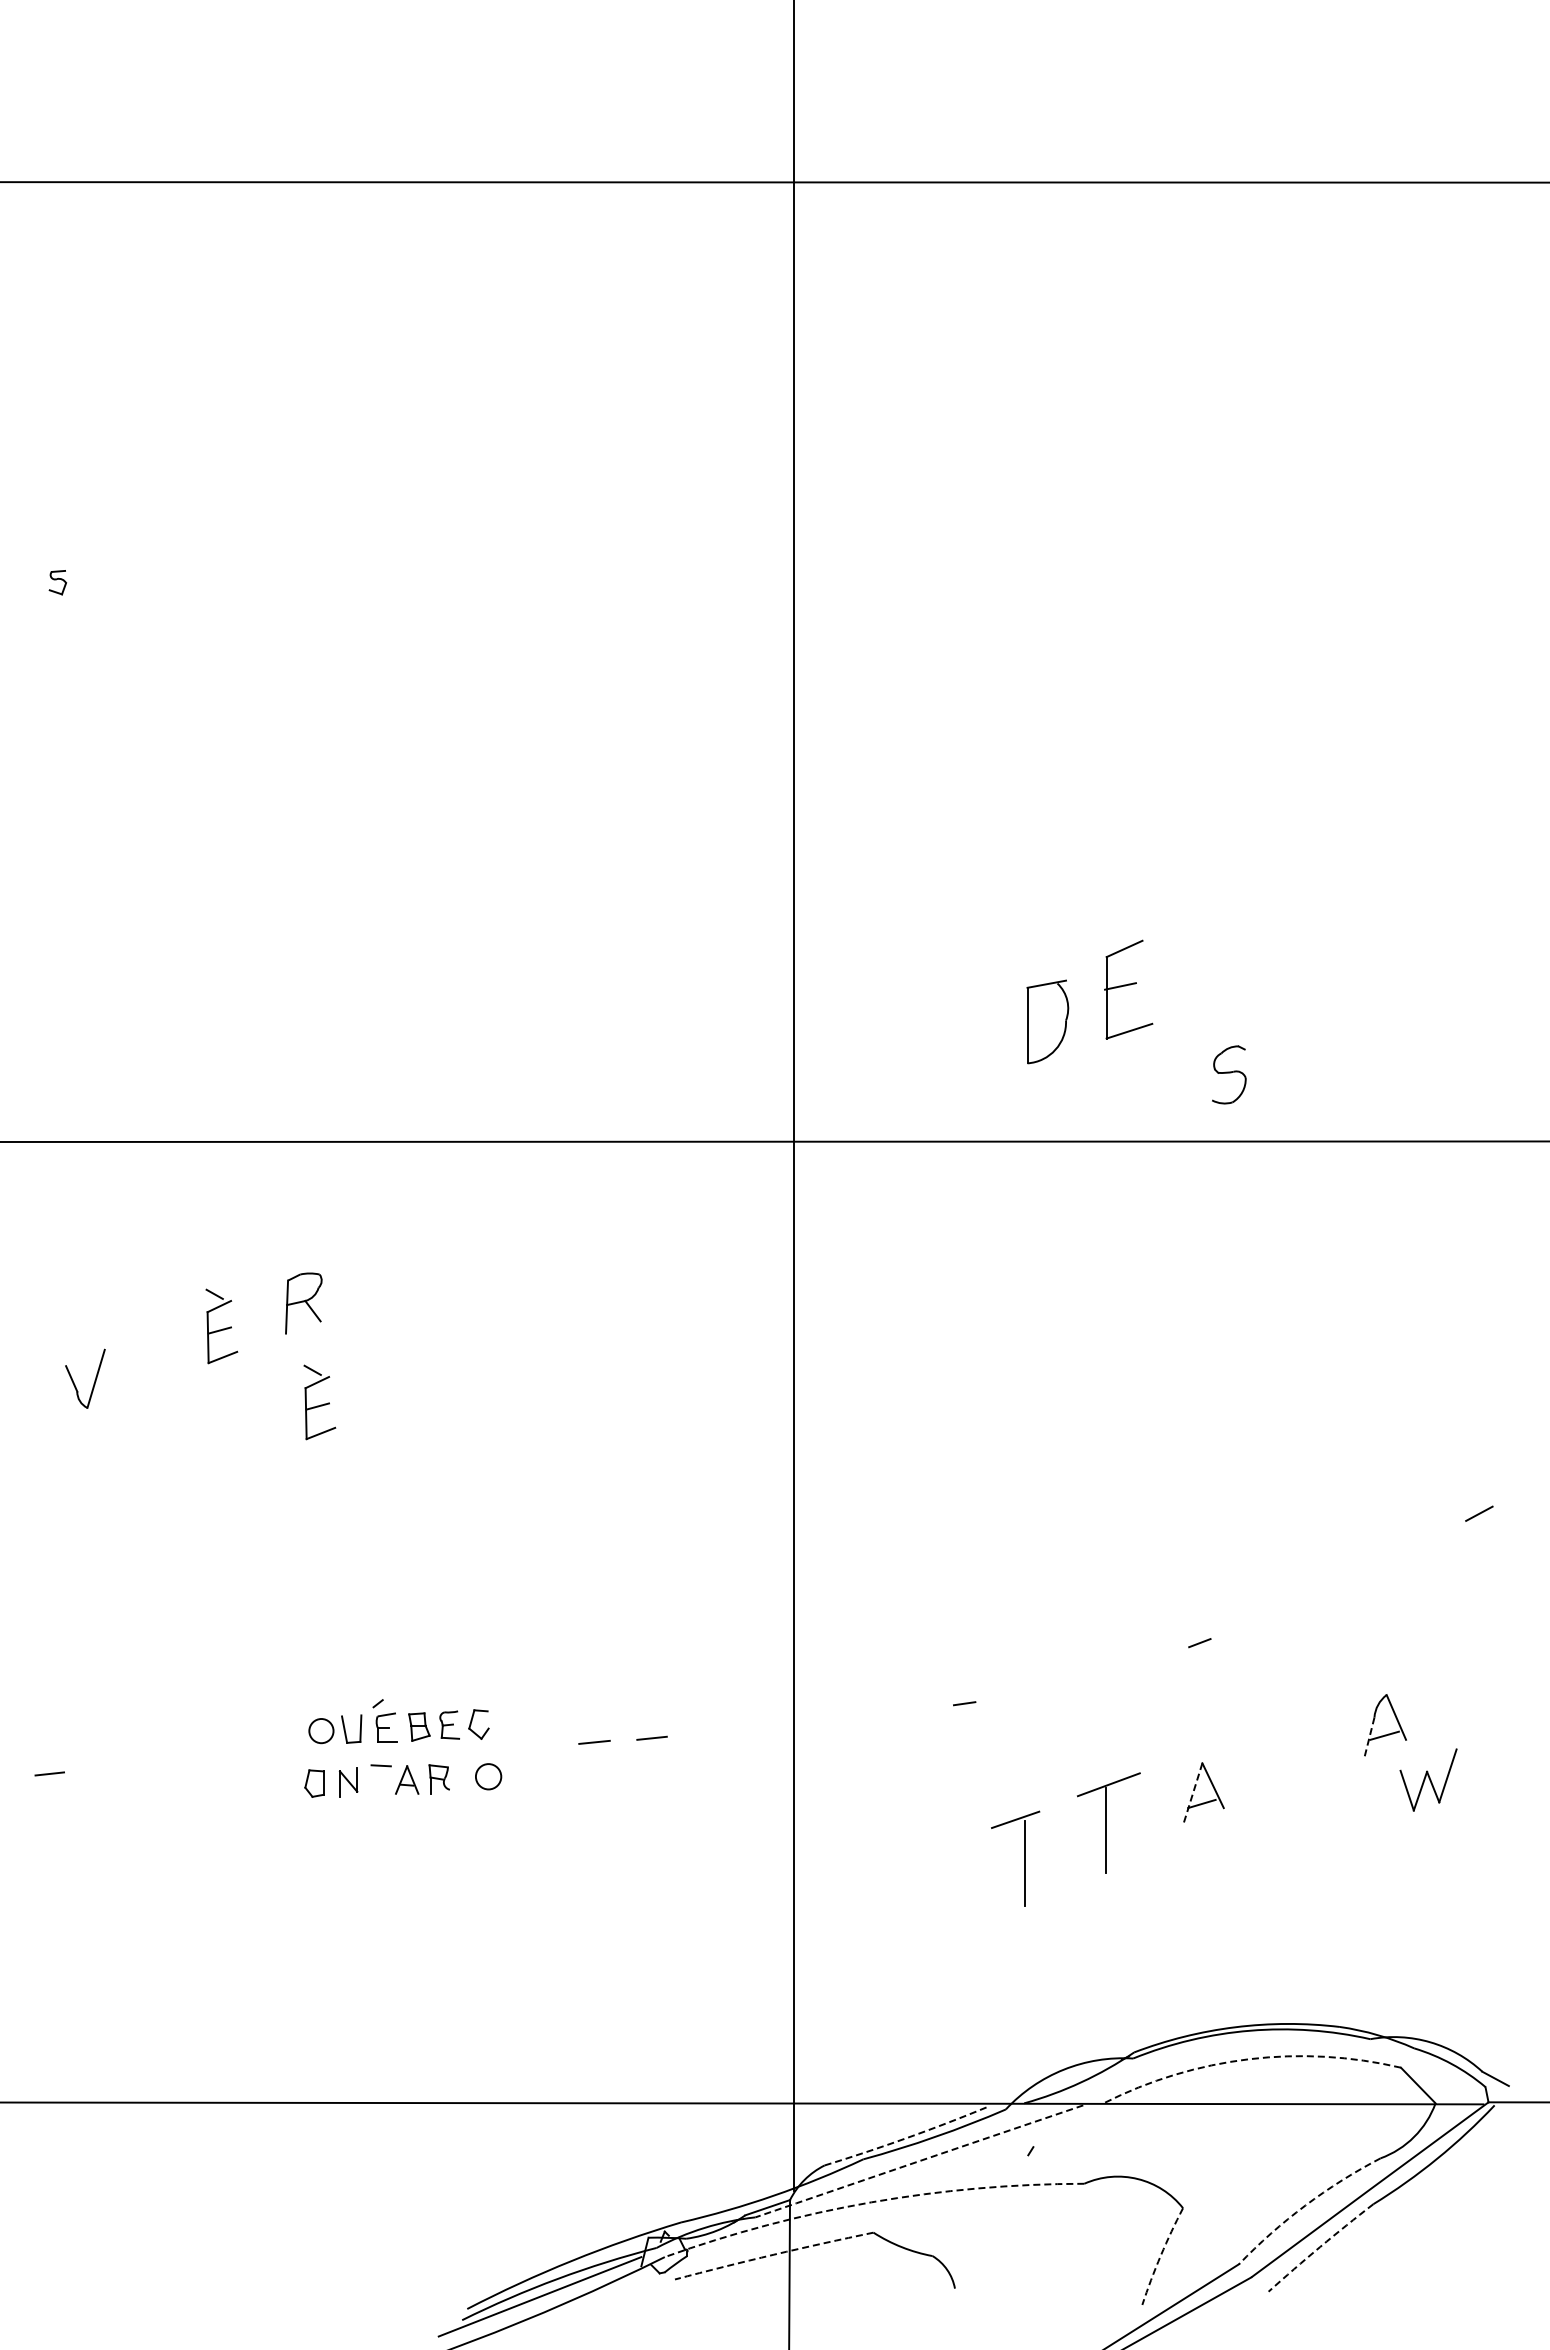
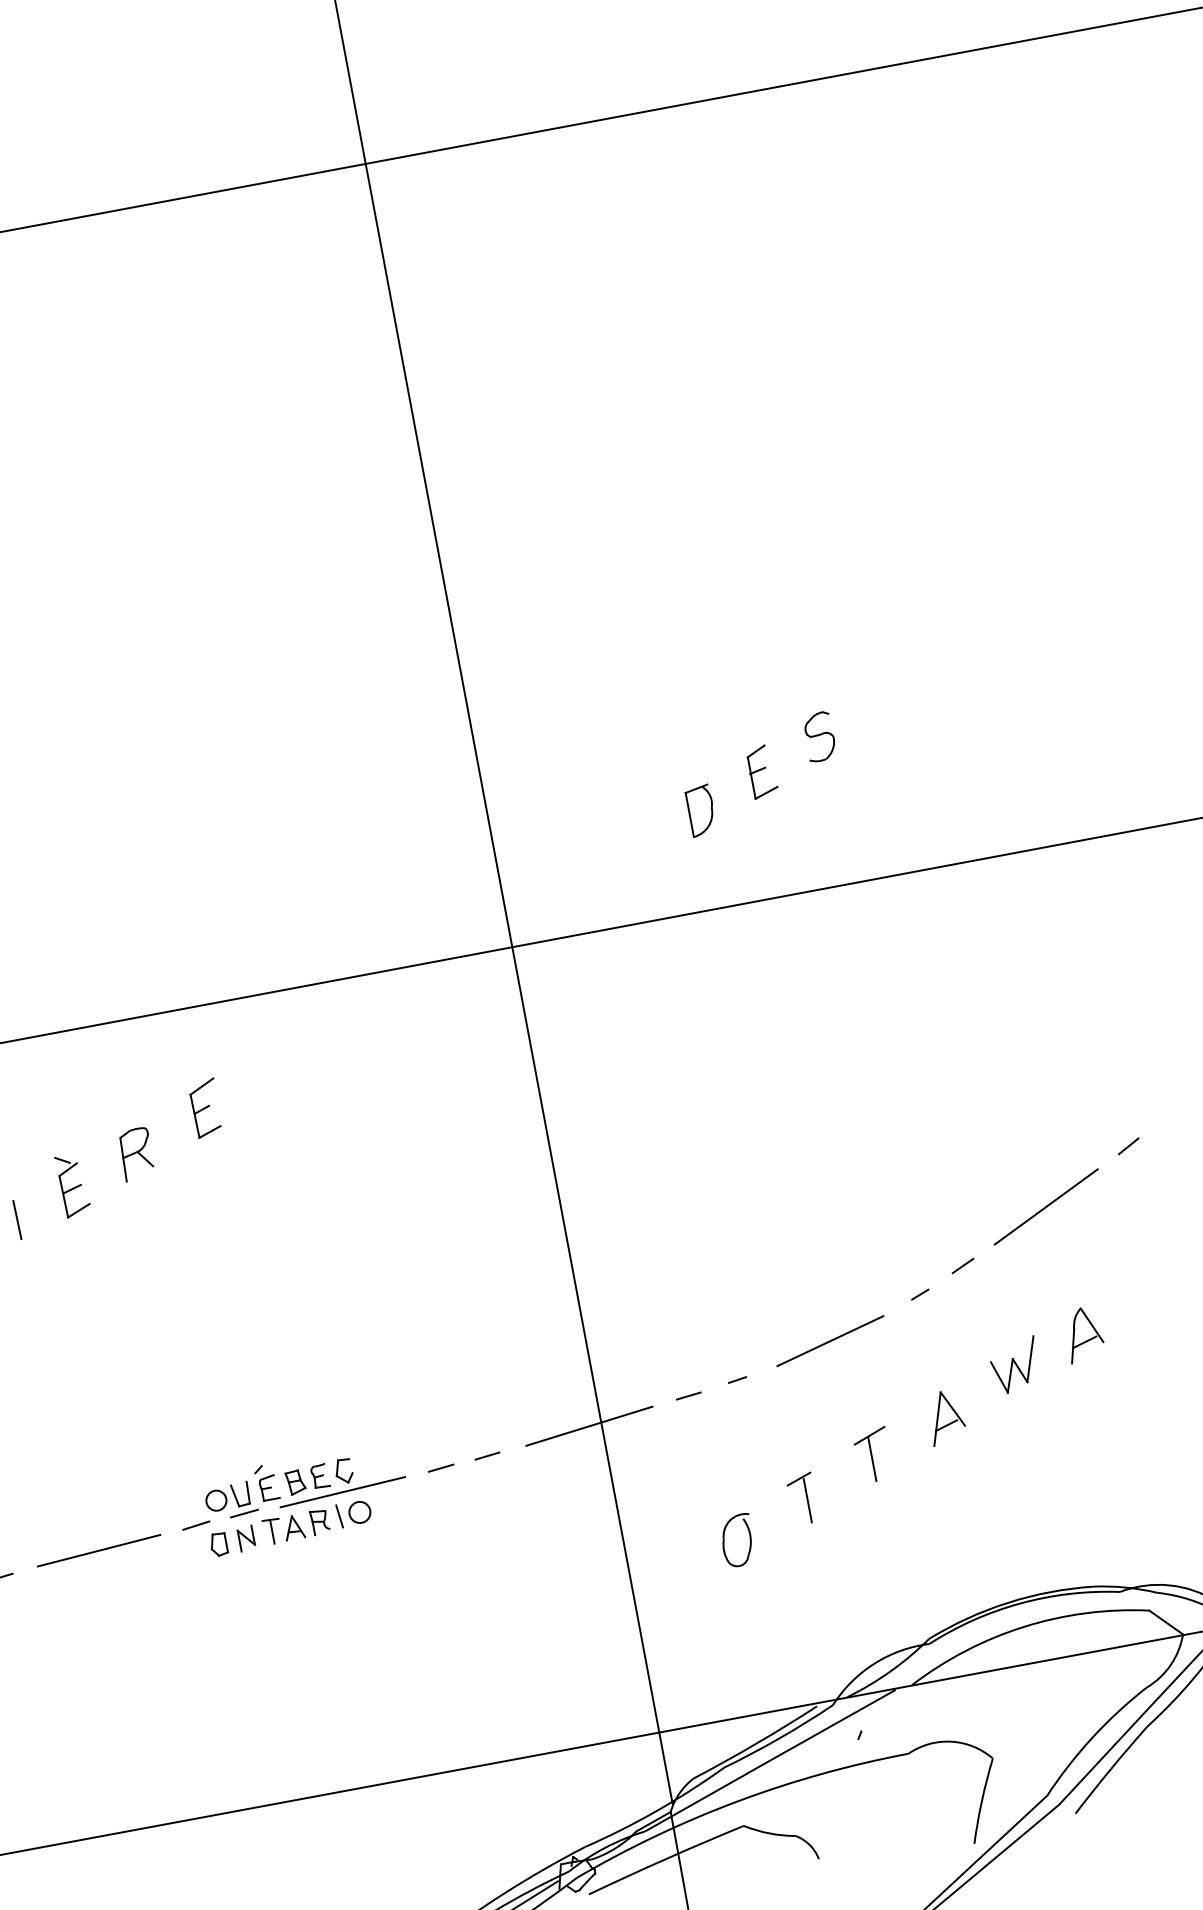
part: (1128, 988) -> (761, 771), size x0.62
part: (1047, 1021) -> (700, 810), size x0.71
part: (1229, 1074) -> (819, 736), moved
part: (395, 1263) -> (205, 1107), added
line: (147, 1354) -> (16, 1219), added
part: (319, 1402) -> (164, 1232), removed
line: (1368, 1567) -> (1046, 1207), added
line: (1256, 1618) -> (962, 1265), added
line: (1083, 1678) -> (830, 1341), added
line: (903, 1711) -> (688, 1395), added
line: (779, 1725) -> (589, 1426), added
line: (1369, 1737) -> (1073, 1345), dashed -> solid
line: (472, 1748) -> (342, 1491), added
line: (351, 1752) -> (244, 1513), added
line: (291, 1756) -> (195, 1526), added
line: (171, 1764) -> (99, 1550), added
line: (463, 1776) -> (339, 1516), added
part: (1428, 1779) -> (1015, 1365), moved
line: (380, 1780) -> (272, 1532), added
line: (1192, 1794) -> (937, 1419), dashed -> solid
part: (1108, 1822) -> (873, 1455), size x0.62
part: (1015, 1858) -> (802, 1498), size x0.62
part: (943, 1897) -> (749, 1541), added
arc: (1249, 2059) -> (1024, 1627), dashed -> solid
arc: (906, 2138) -> (756, 1743), dashed -> solid
arc: (919, 2161) -> (770, 1760), dashed -> solid
arc: (871, 2202) -> (737, 1801), dashed -> solid
arc: (1305, 2205) -> (1092, 1737), dashed -> solid
arc: (1320, 2246) -> (1110, 1768), dashed -> solid
arc: (773, 2254) -> (665, 1859), dashed -> solid
arc: (1160, 2255) -> (981, 1800), dashed -> solid

